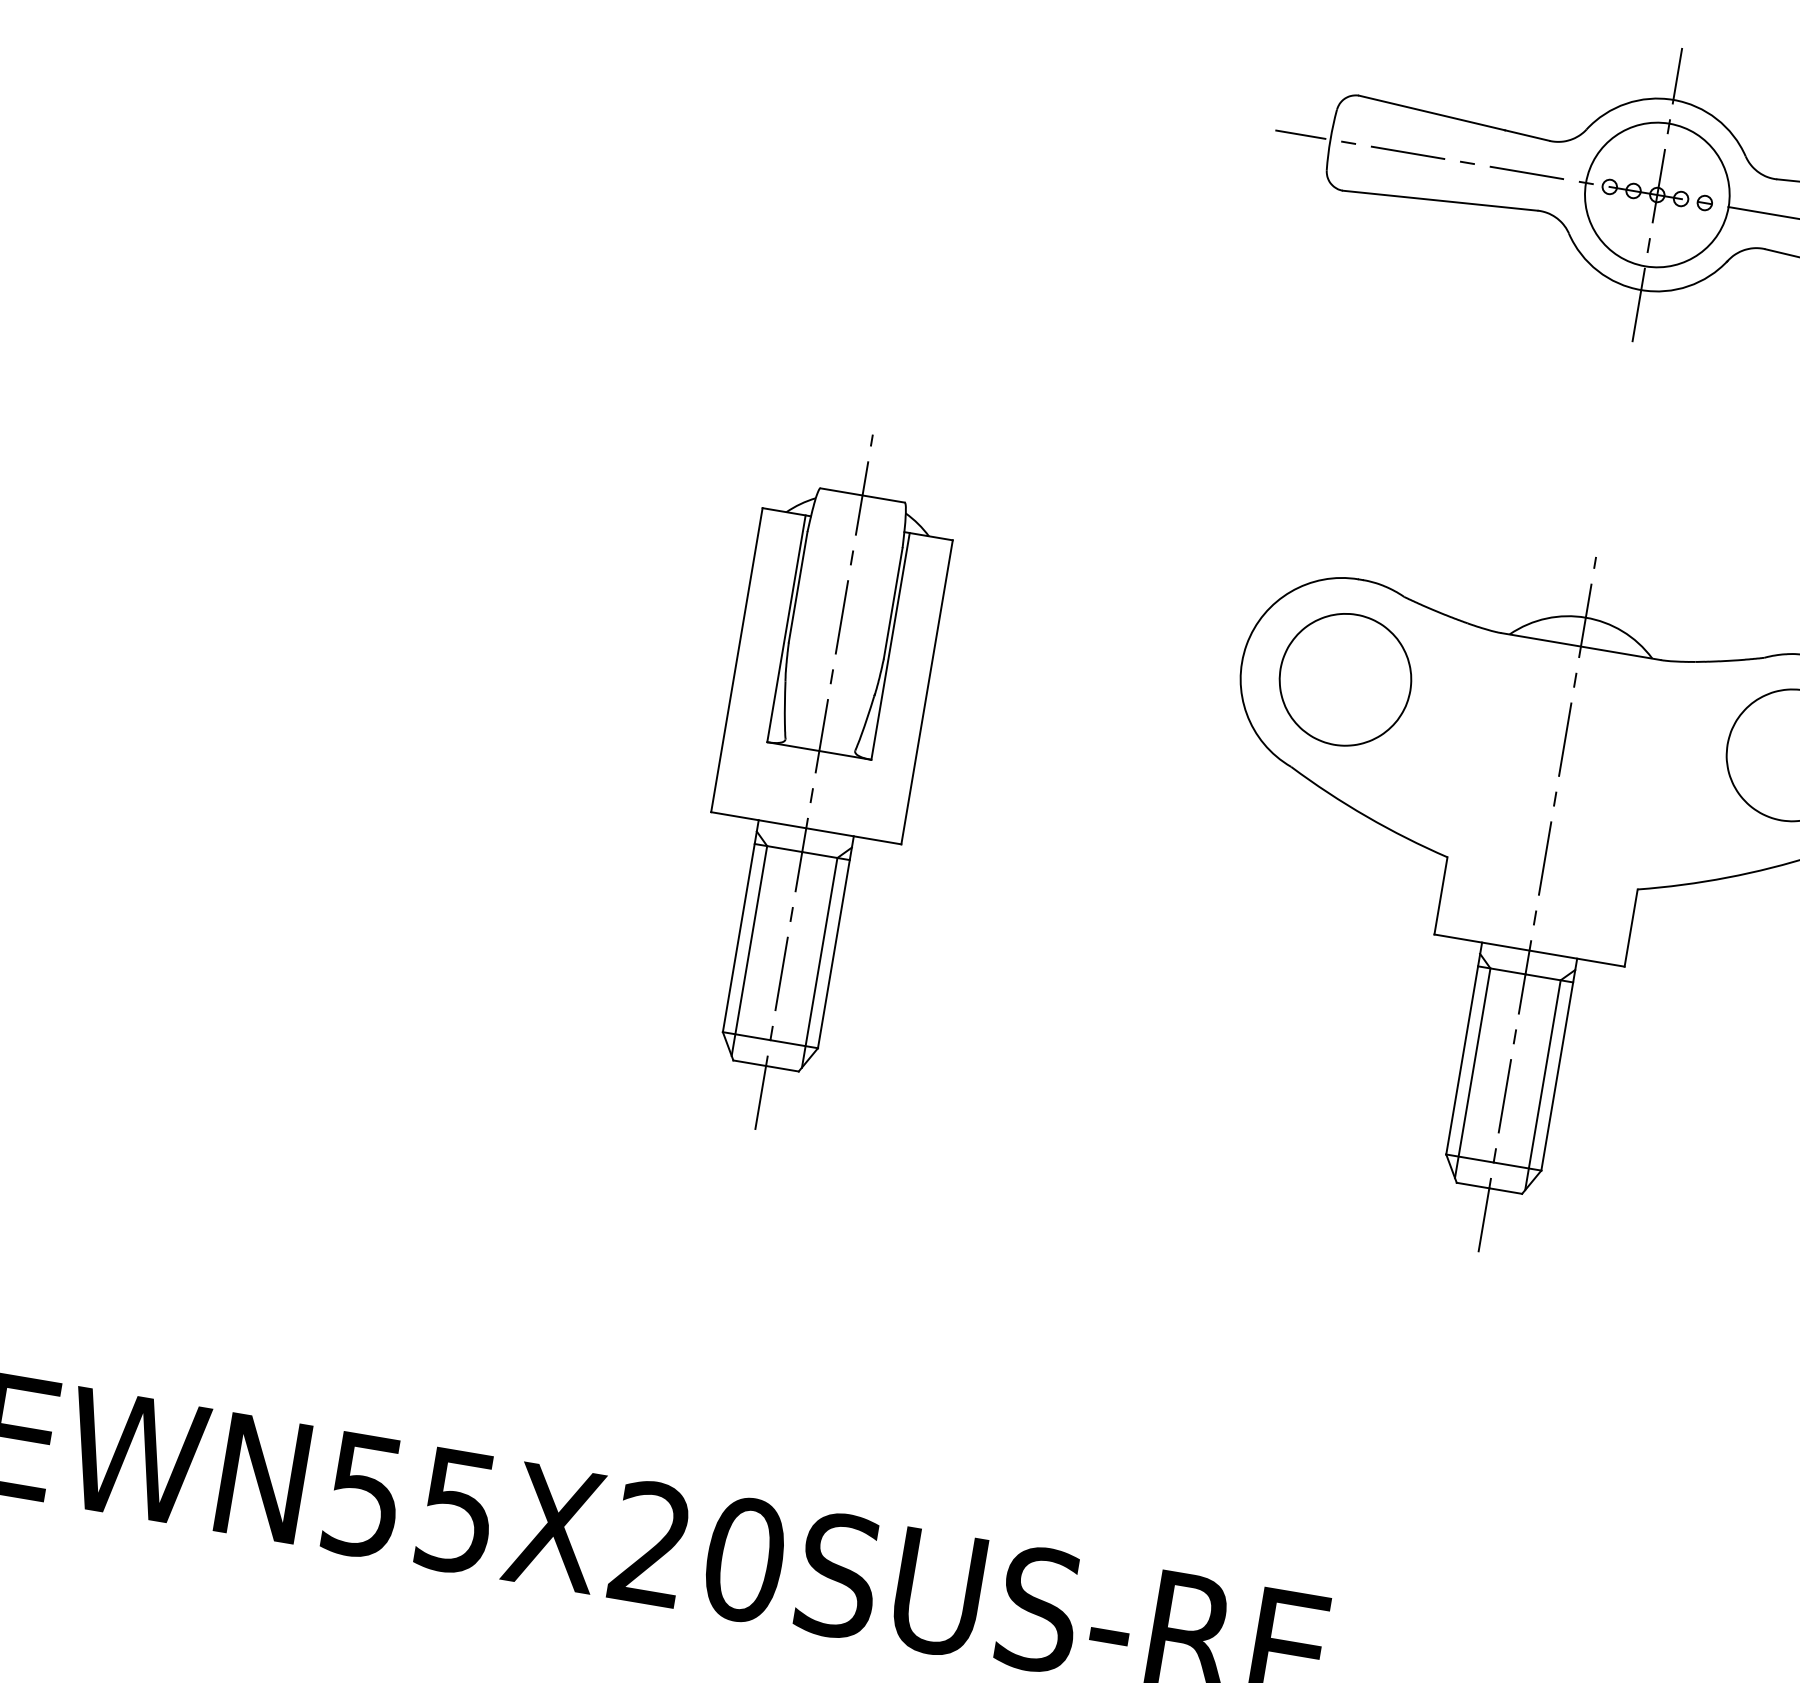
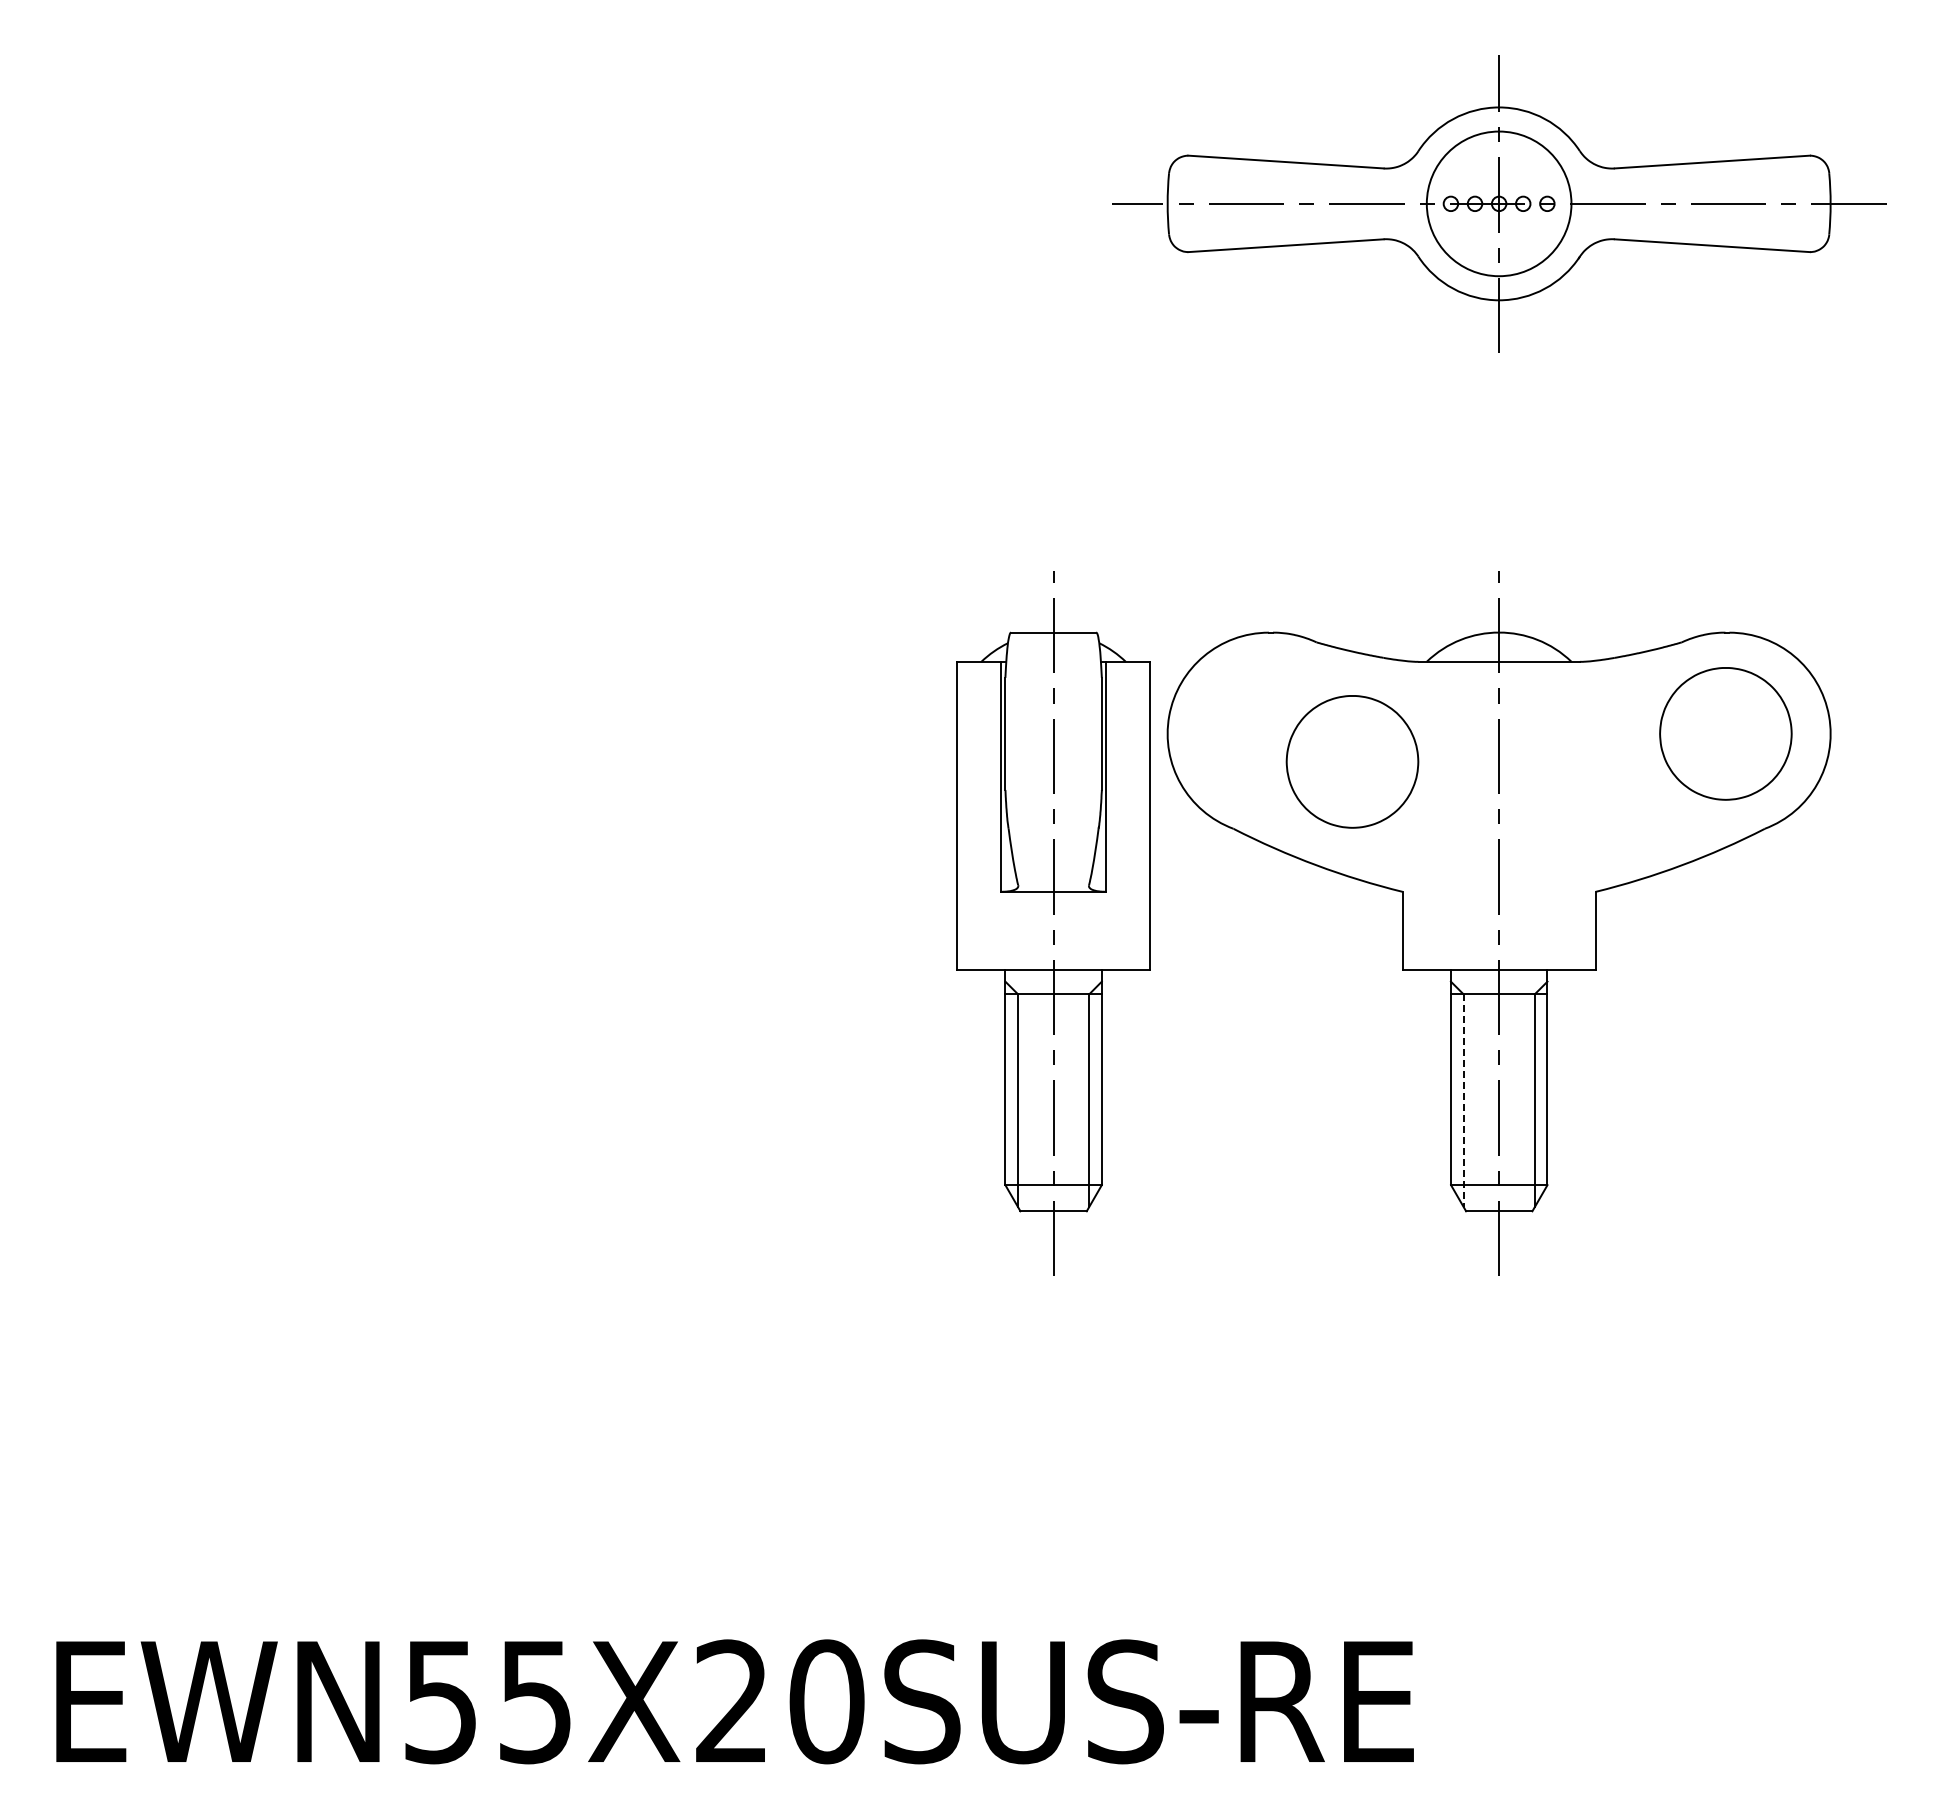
part: (1345, 679) -> (1352, 761), moved
part: (813, 782) -> (1053, 923), moved
line: (1472, 1074) -> (1463, 1101), solid -> dashed

